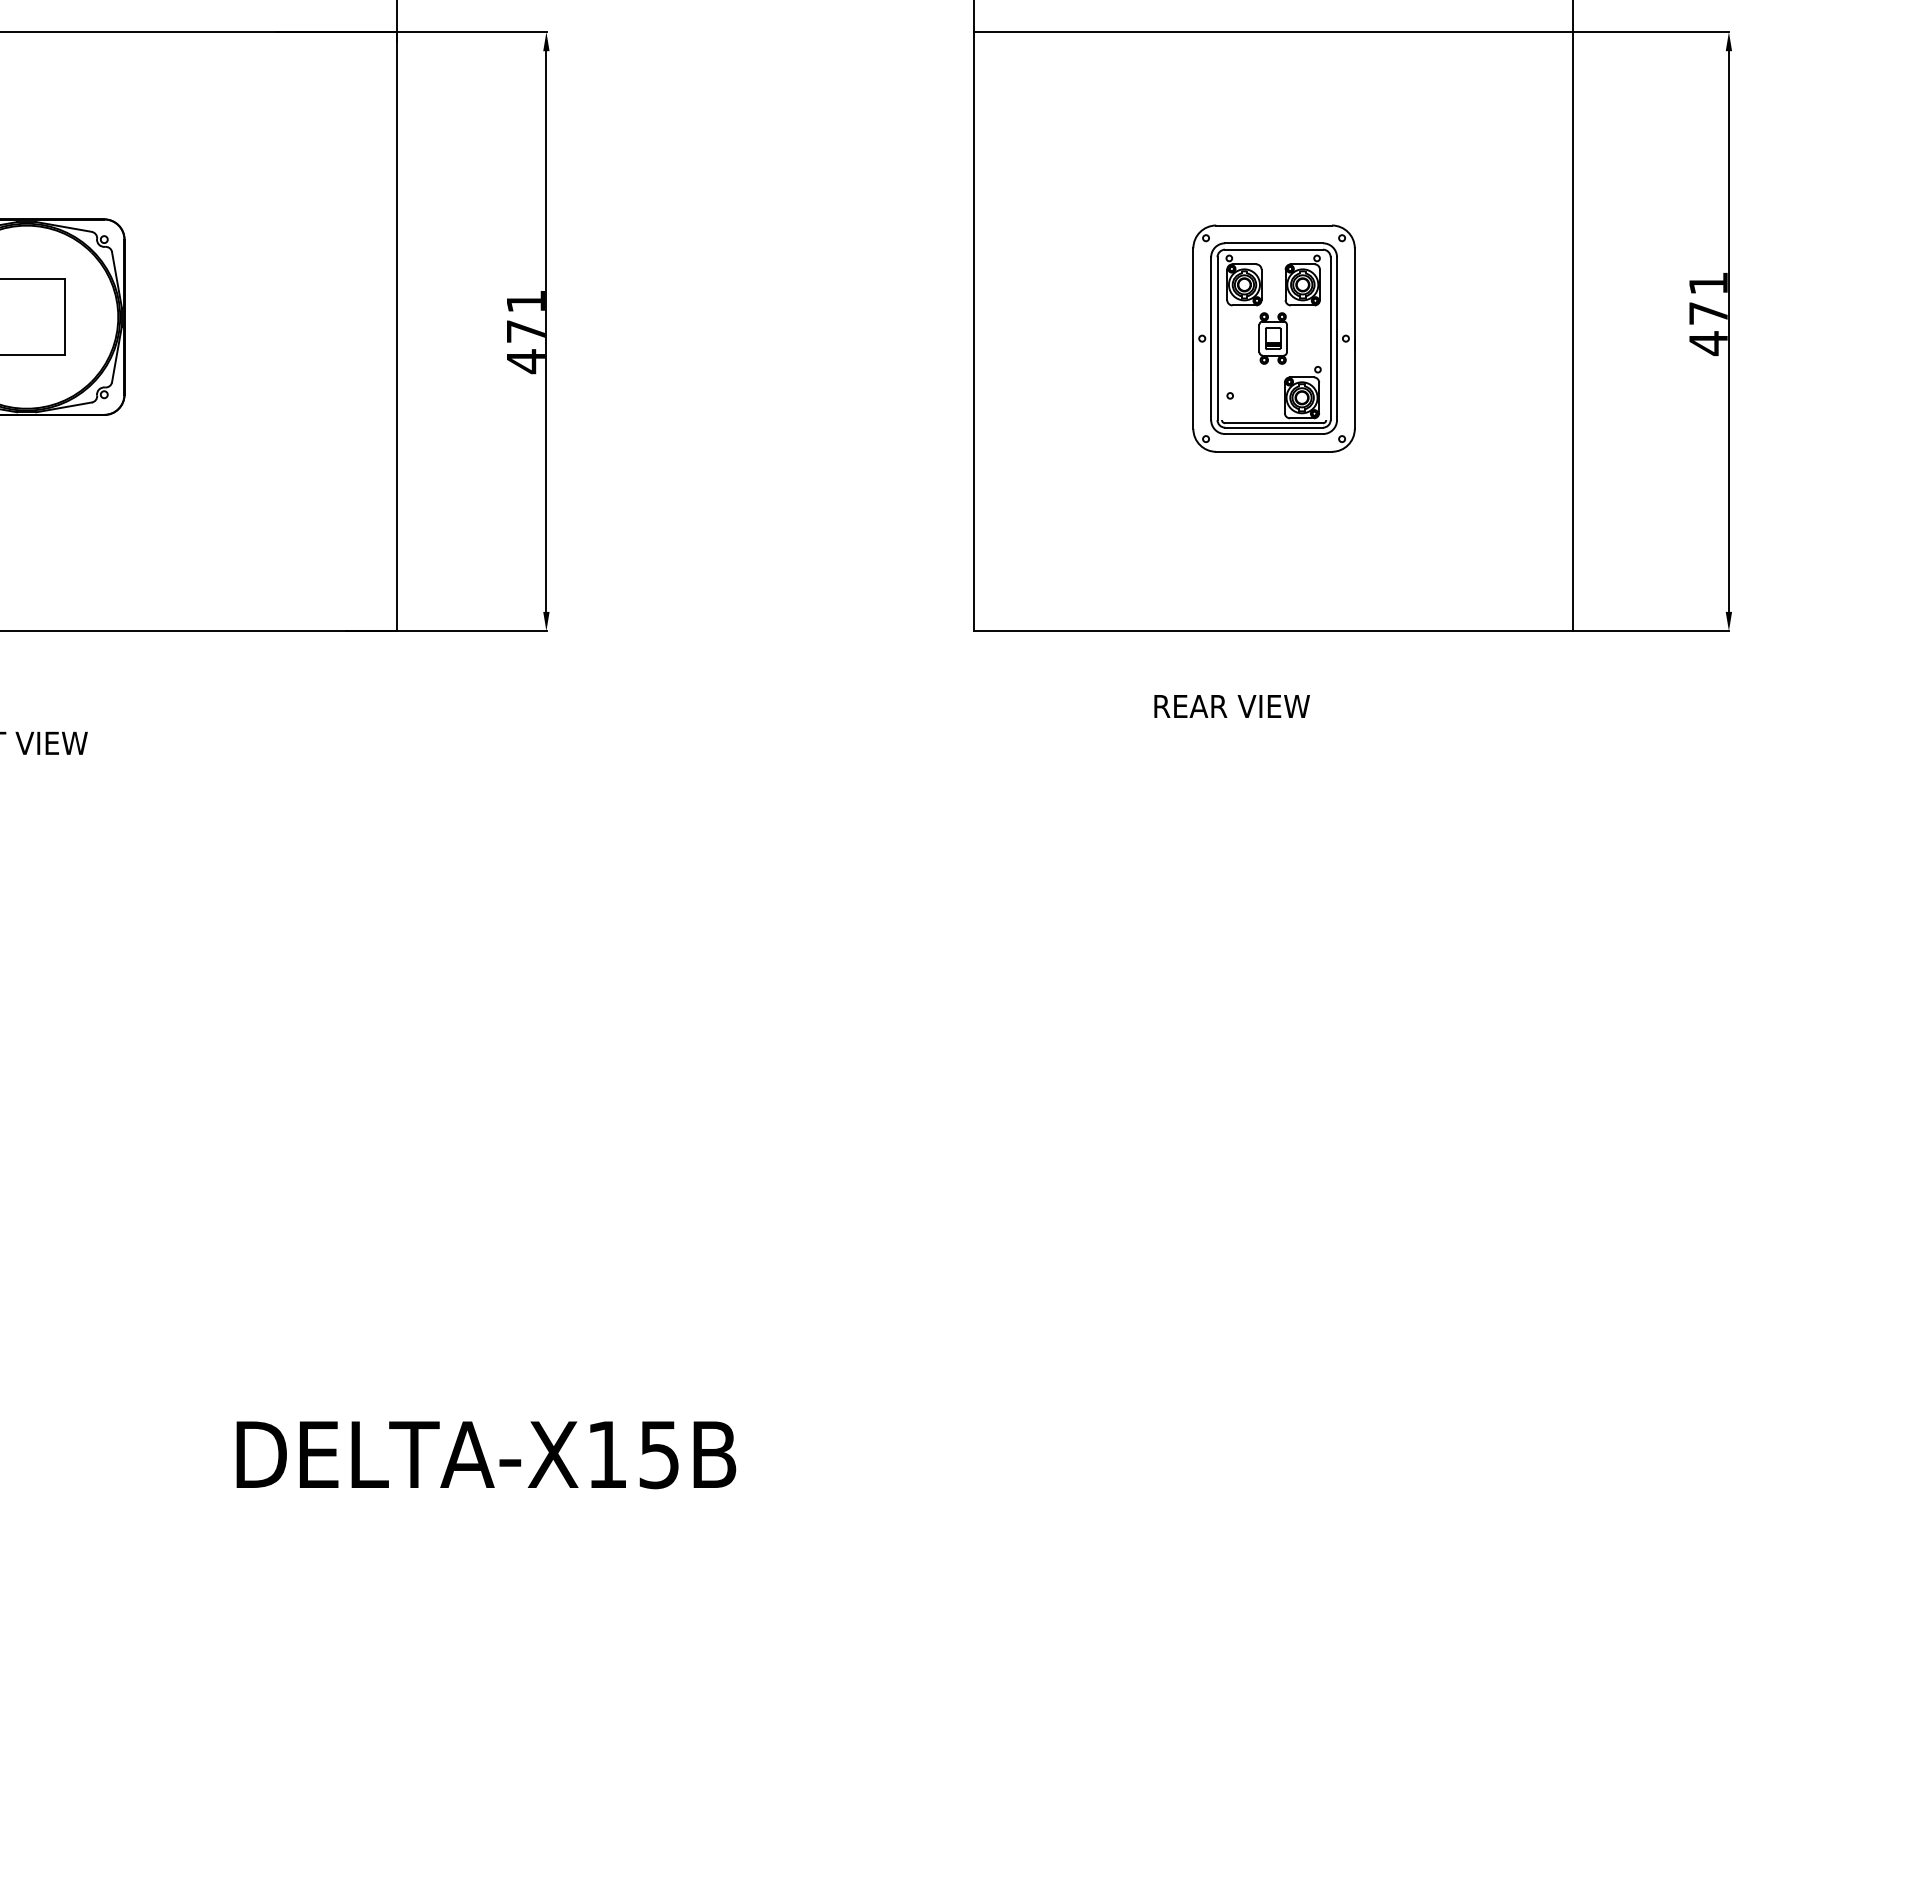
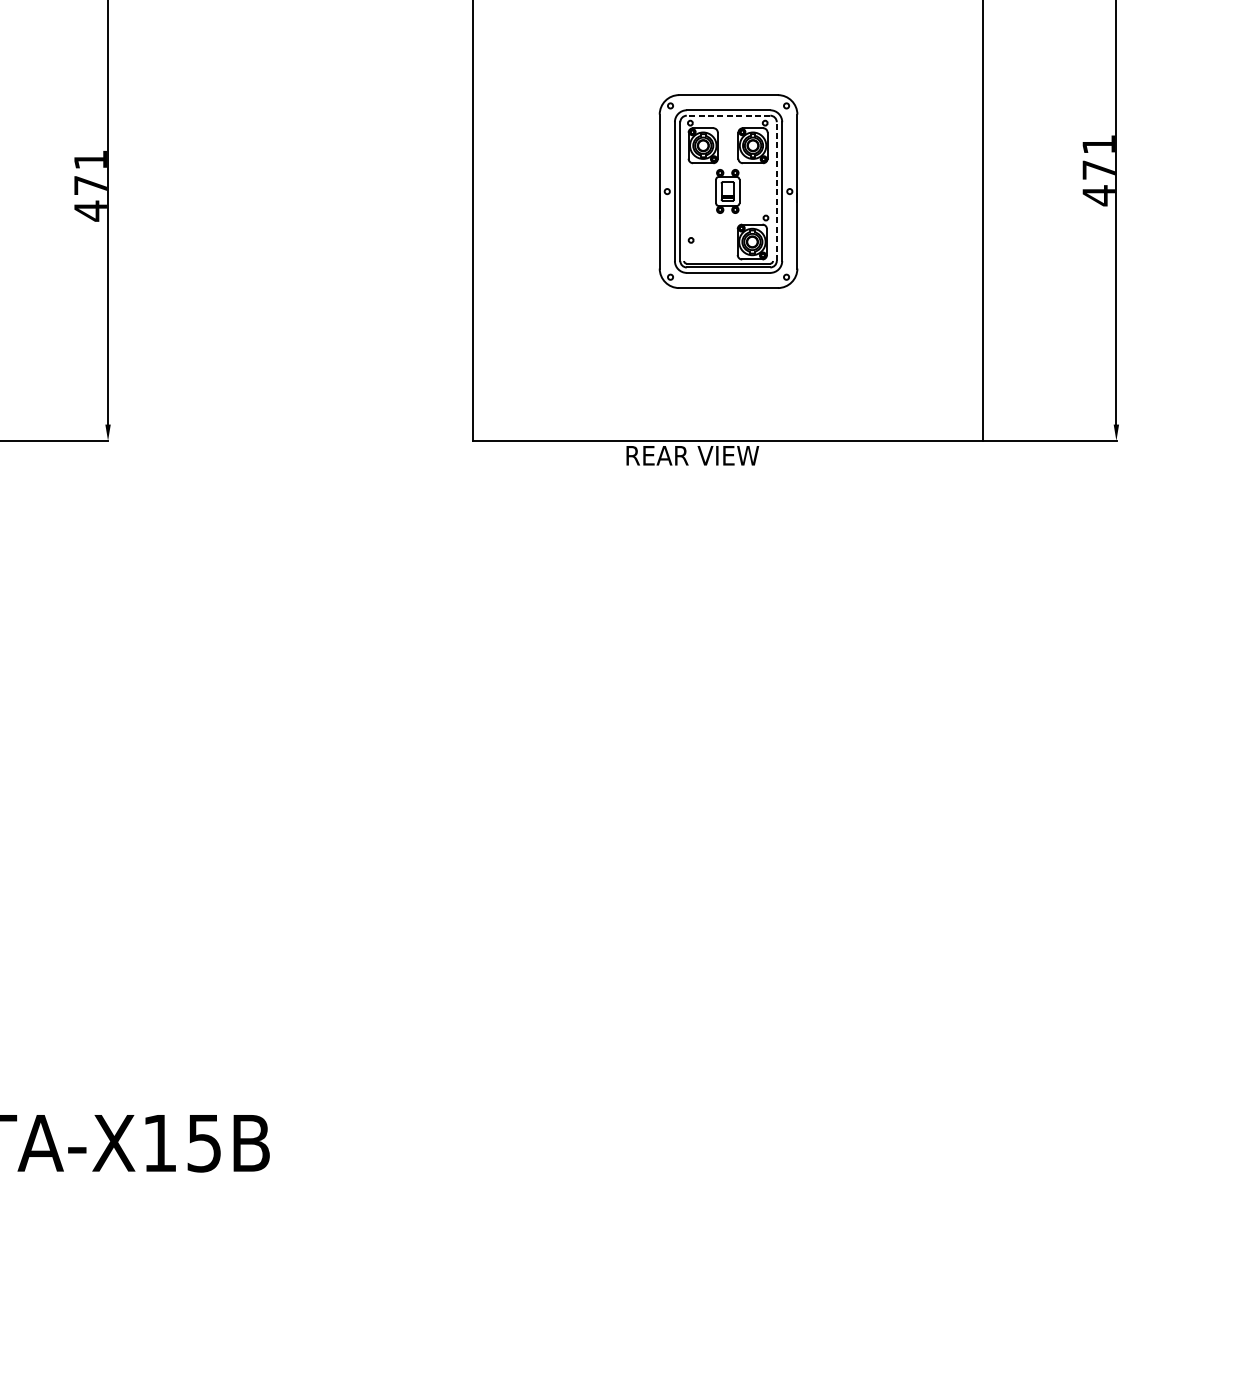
line: (1274, 249) -> (728, 115), solid -> dashed
line: (1330, 338) -> (776, 191), solid -> dashed
text: (1231, 706) -> (692, 455), moved

